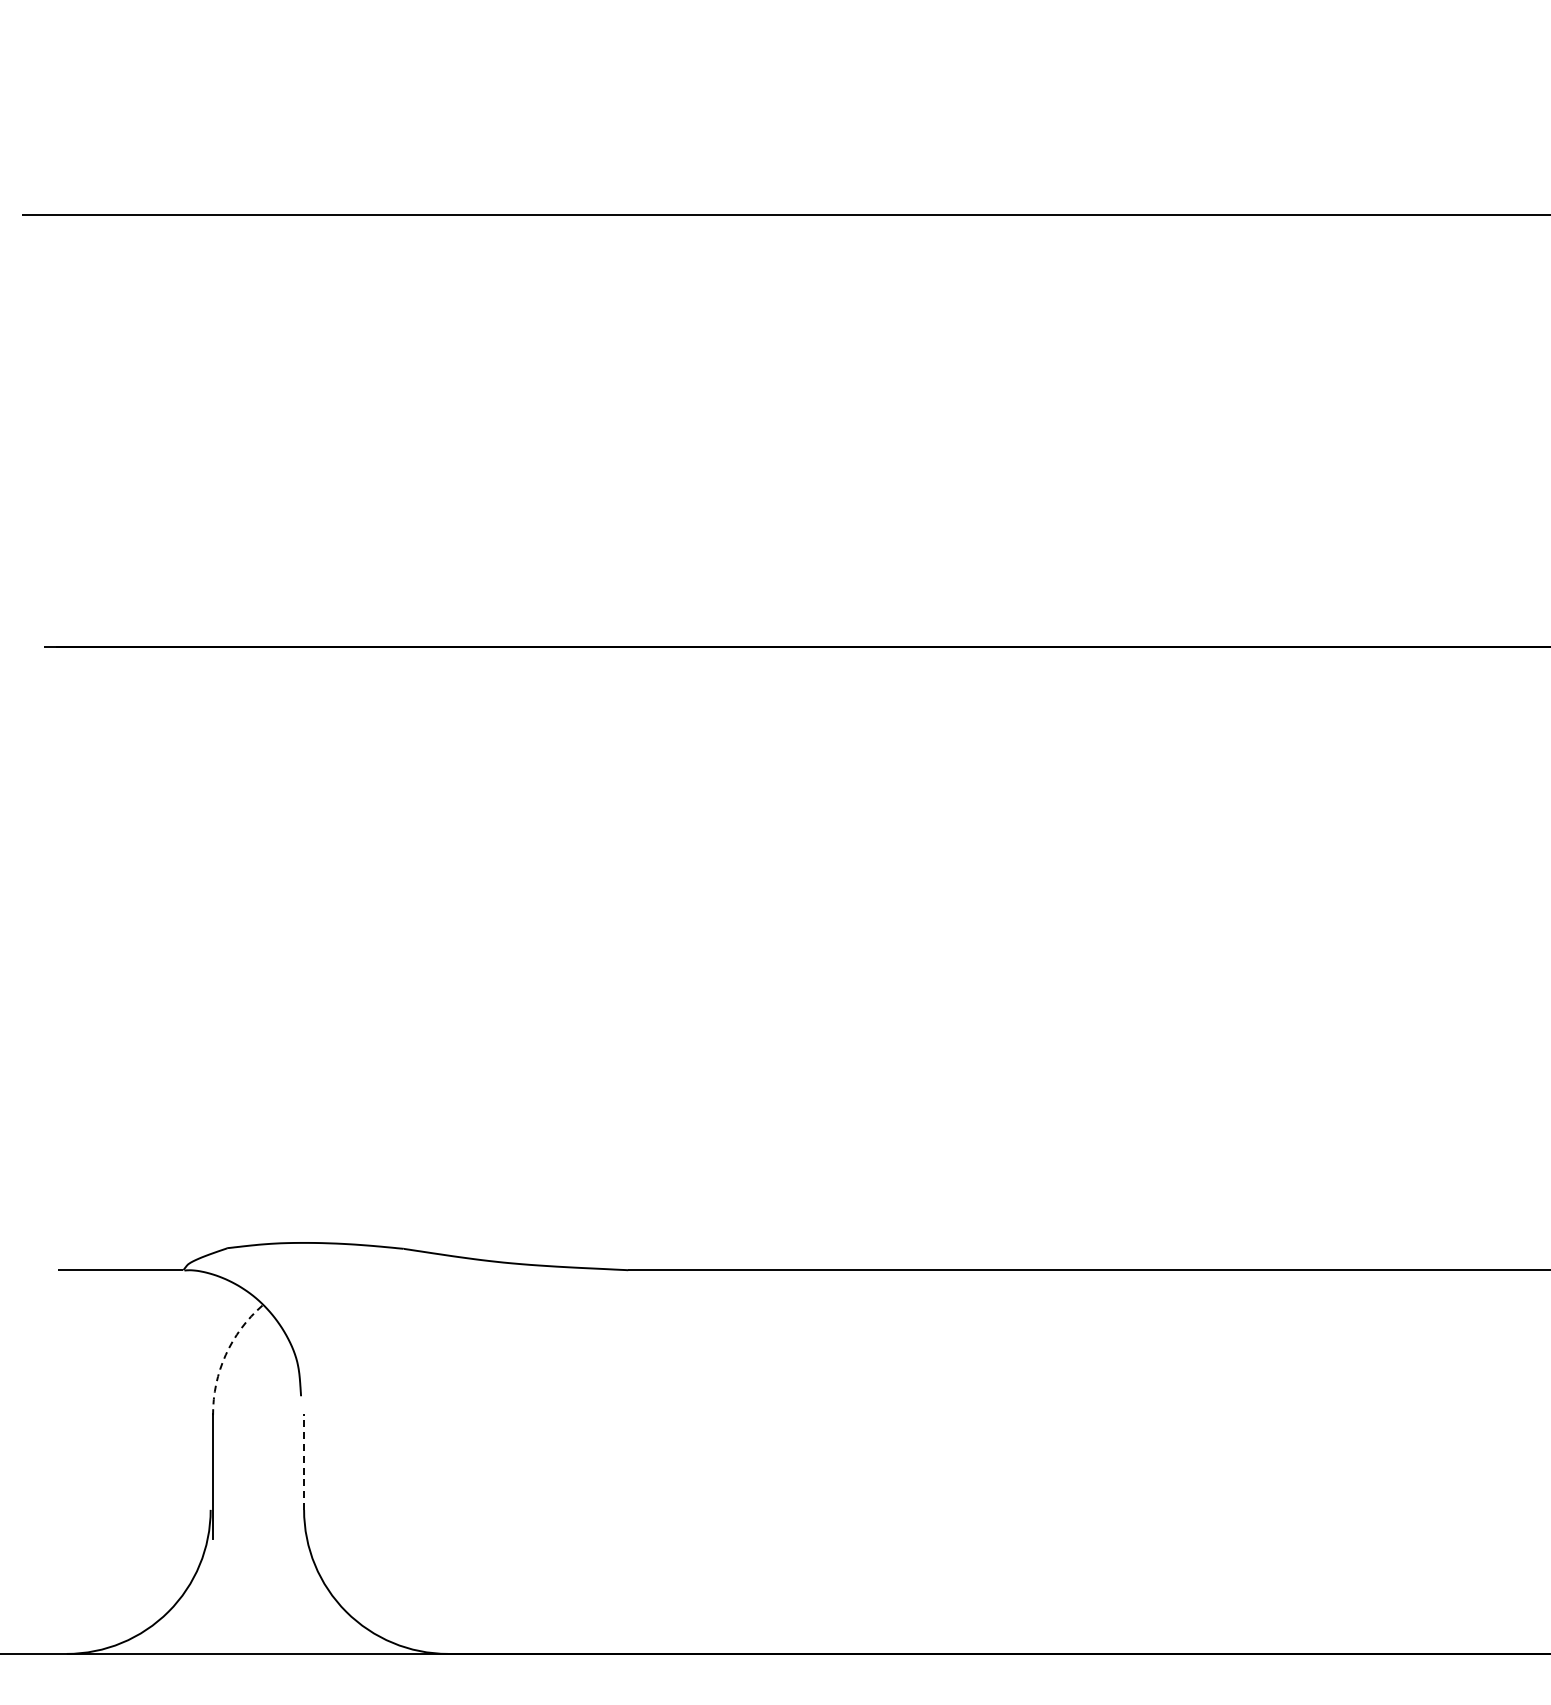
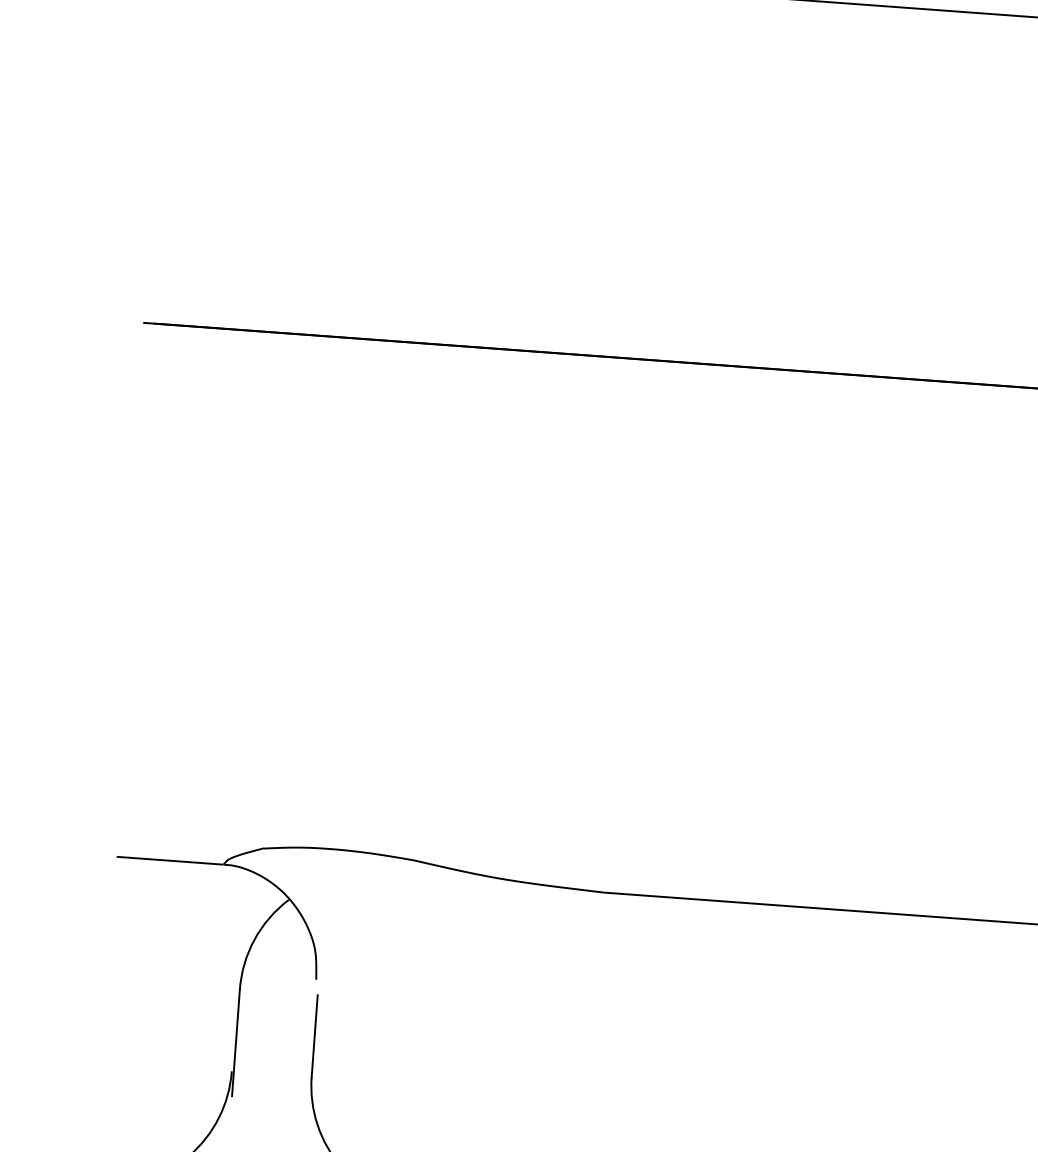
arc: (225, 1354) -> (254, 939), dashed -> solid
line: (304, 1462) -> (315, 1036), dashed -> solid

